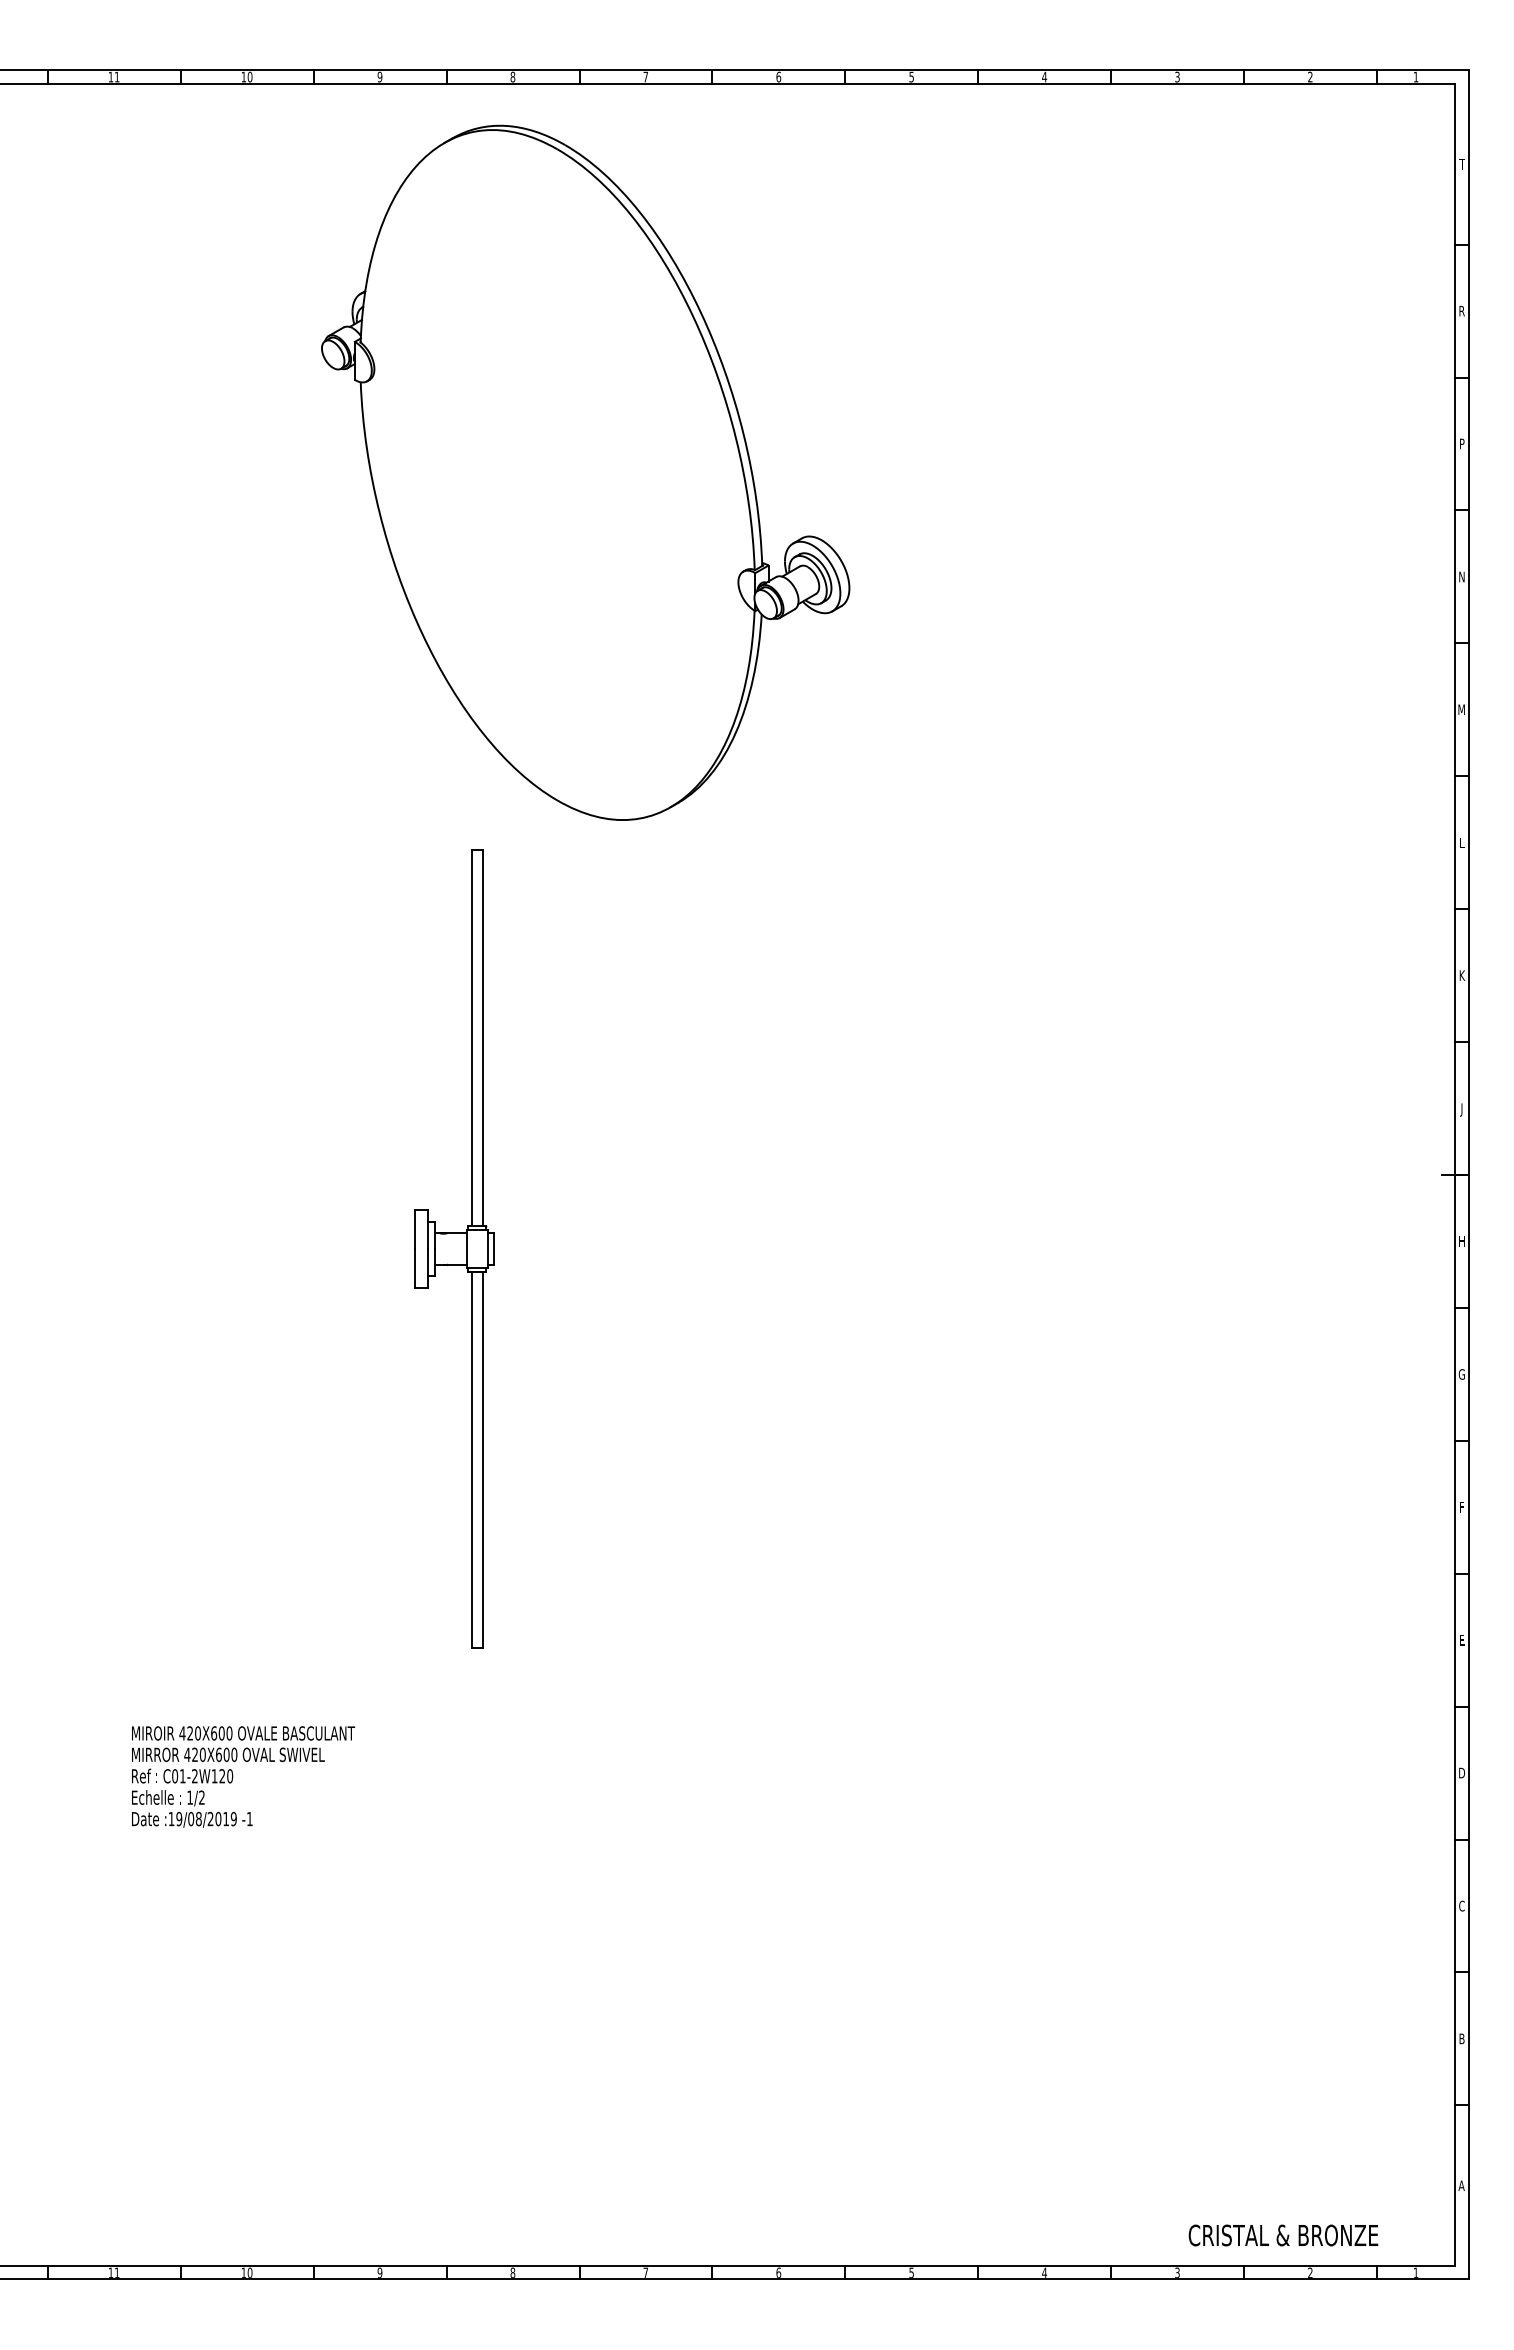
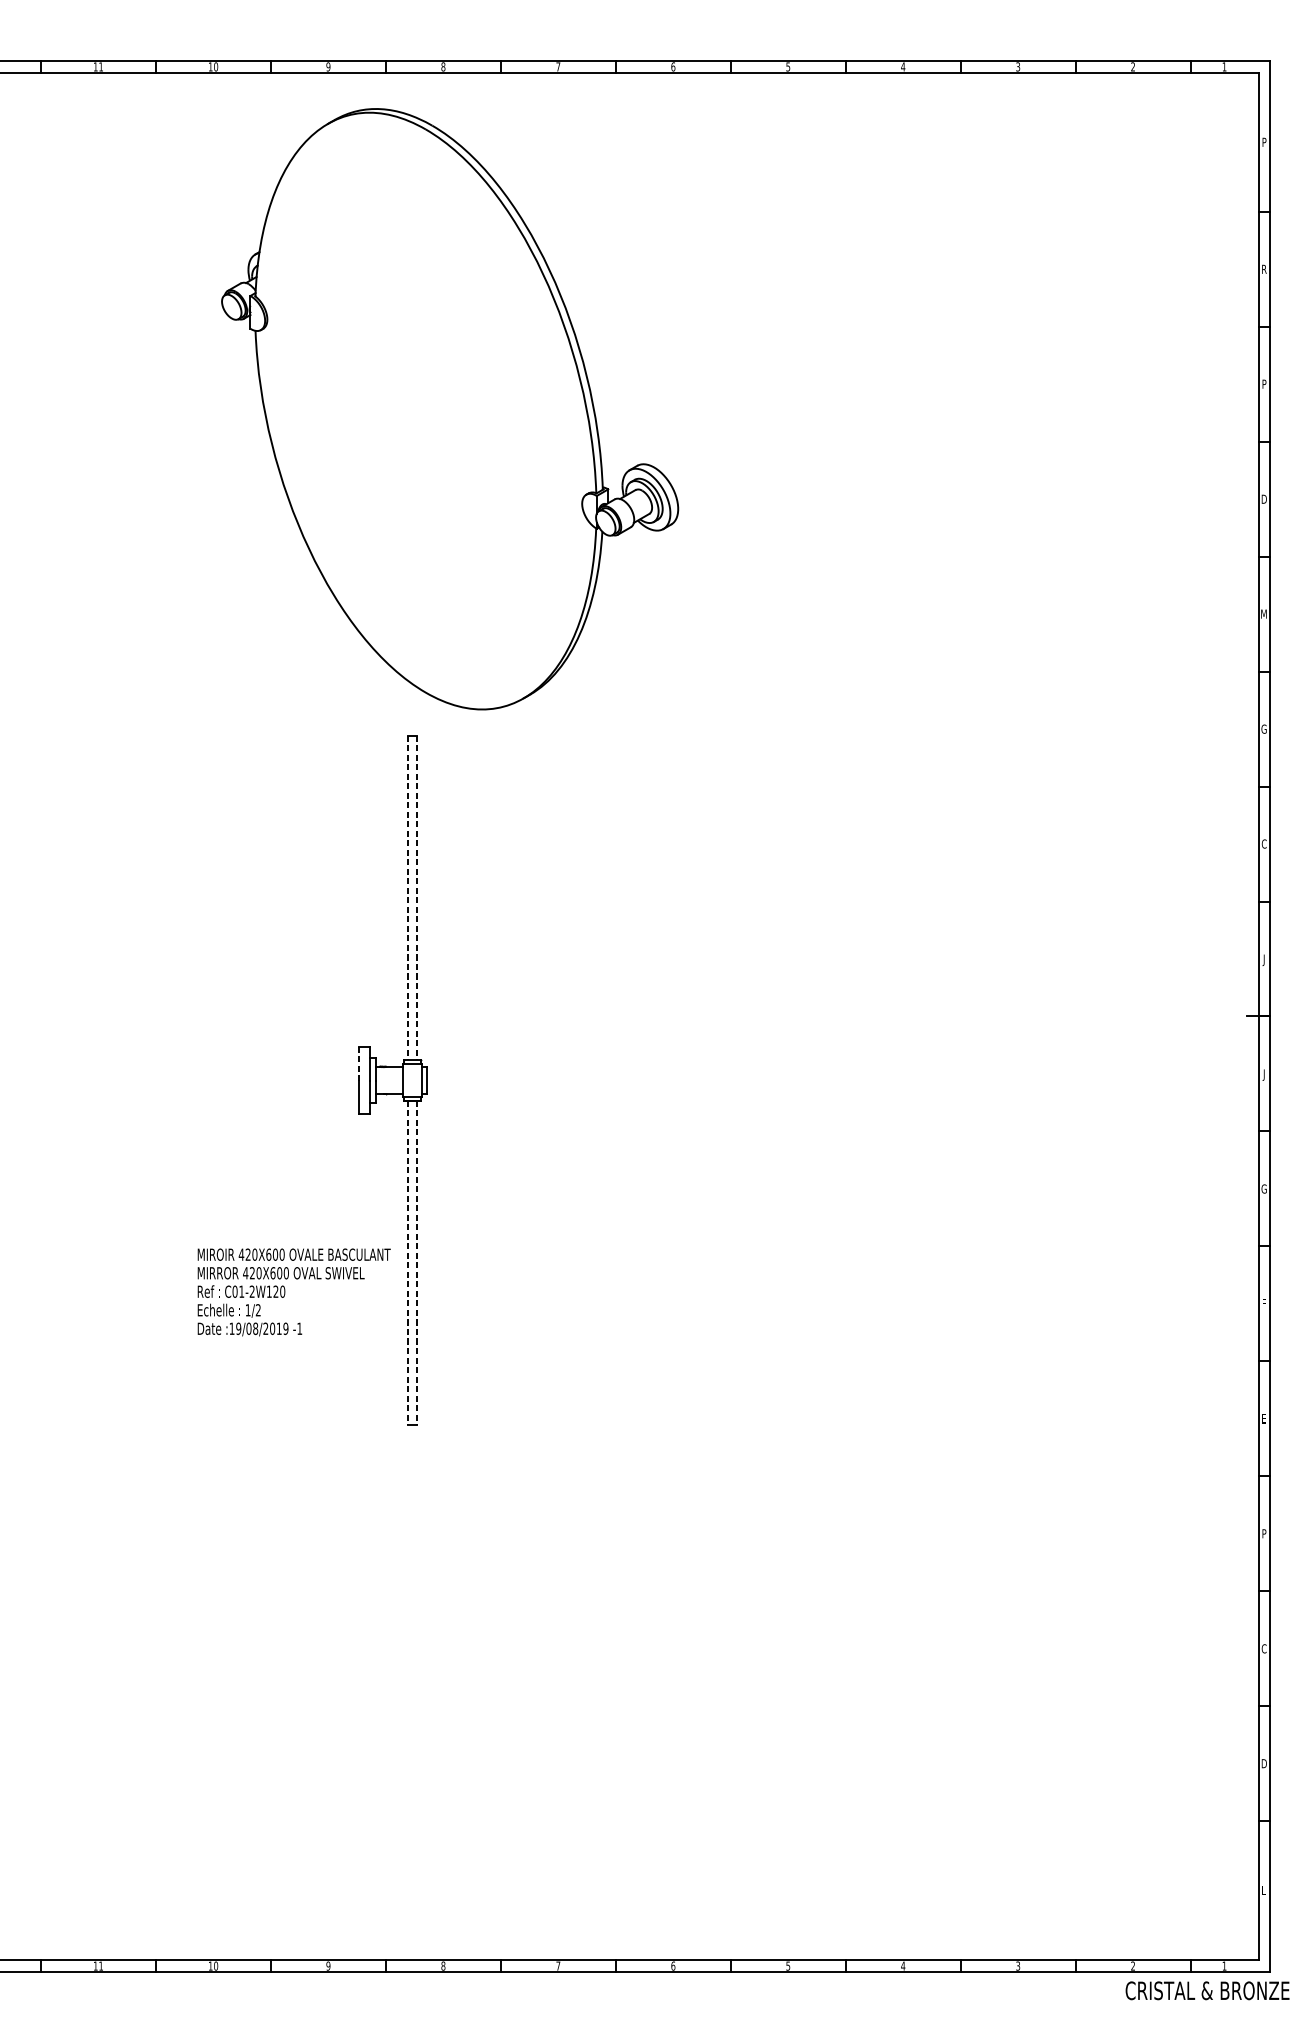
text: (1461, 164) -> (1263, 142), T -> P
part: (585, 472) -> (449, 408), moved
text: (1462, 576) -> (1264, 498), N -> D
text: (1461, 842) -> (1263, 728), L -> G
text: (1462, 975) -> (1264, 843), K -> C
line: (472, 1038) -> (408, 898), solid -> dashed
line: (482, 1038) -> (417, 898), solid -> dashed
line: (415, 1229) -> (359, 1063), solid -> dashed
text: (1461, 1242) -> (1263, 1074), H -> J
line: (472, 1460) -> (408, 1263), solid -> dashed
line: (482, 1460) -> (417, 1263), solid -> dashed
text: (1461, 1772) -> (1263, 1533), D -> P
text: (243, 1776) -> (294, 1291), moved
text: (1462, 2038) -> (1264, 1763), B -> D
text: (1461, 2185) -> (1263, 1890), A -> L
text: (1283, 2235) -> (1207, 1990), moved

